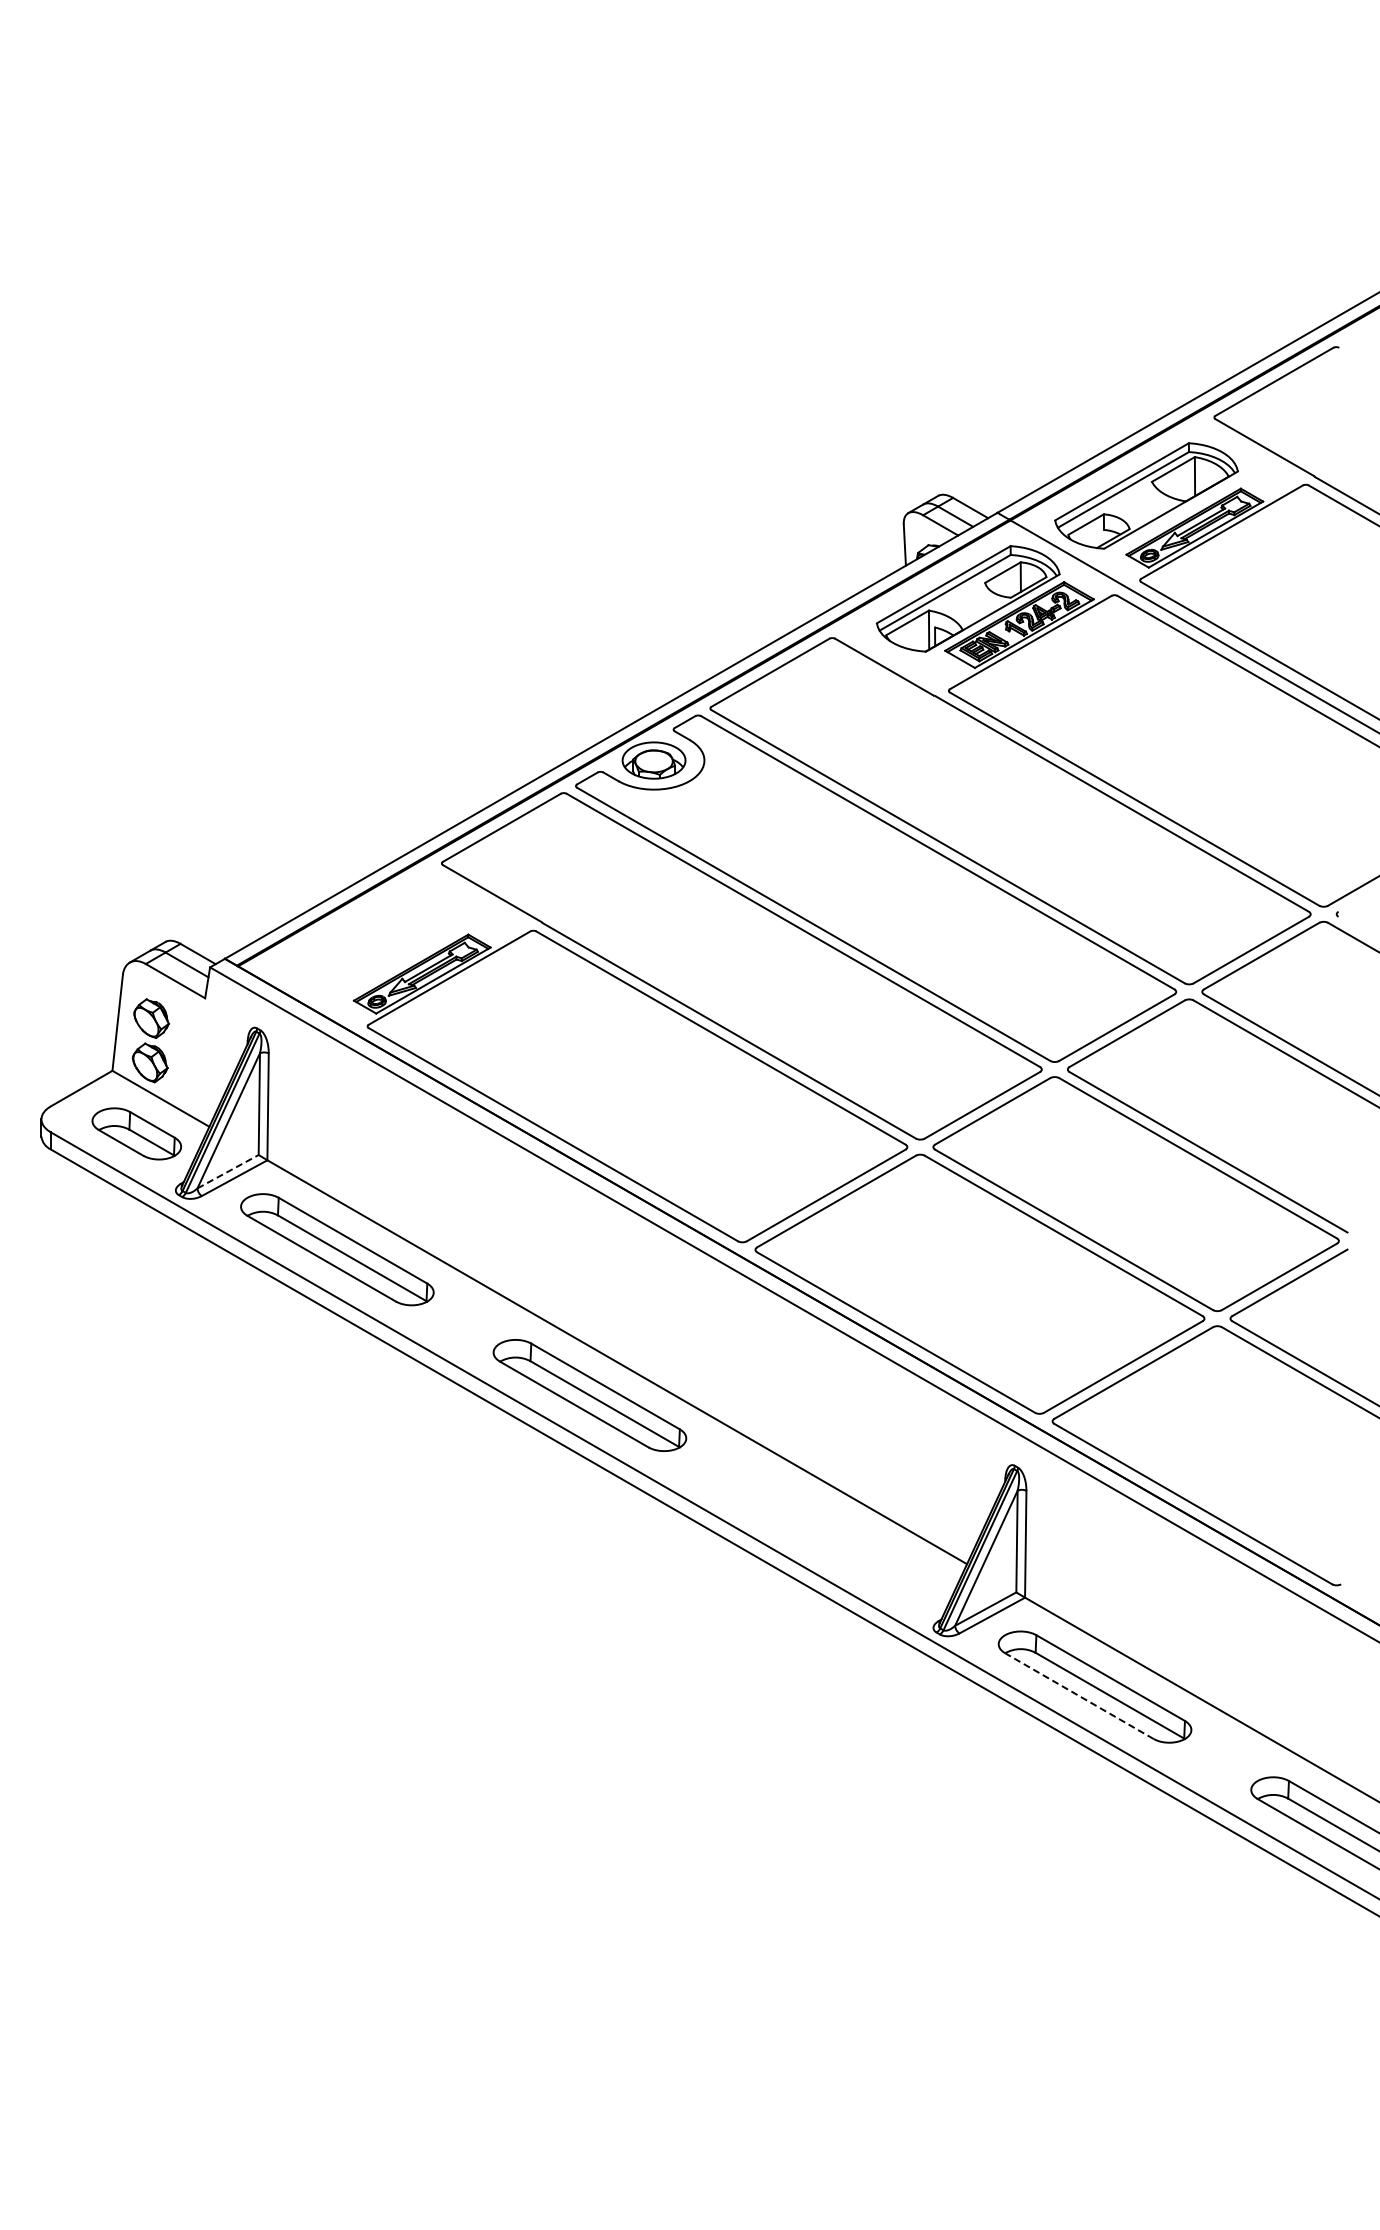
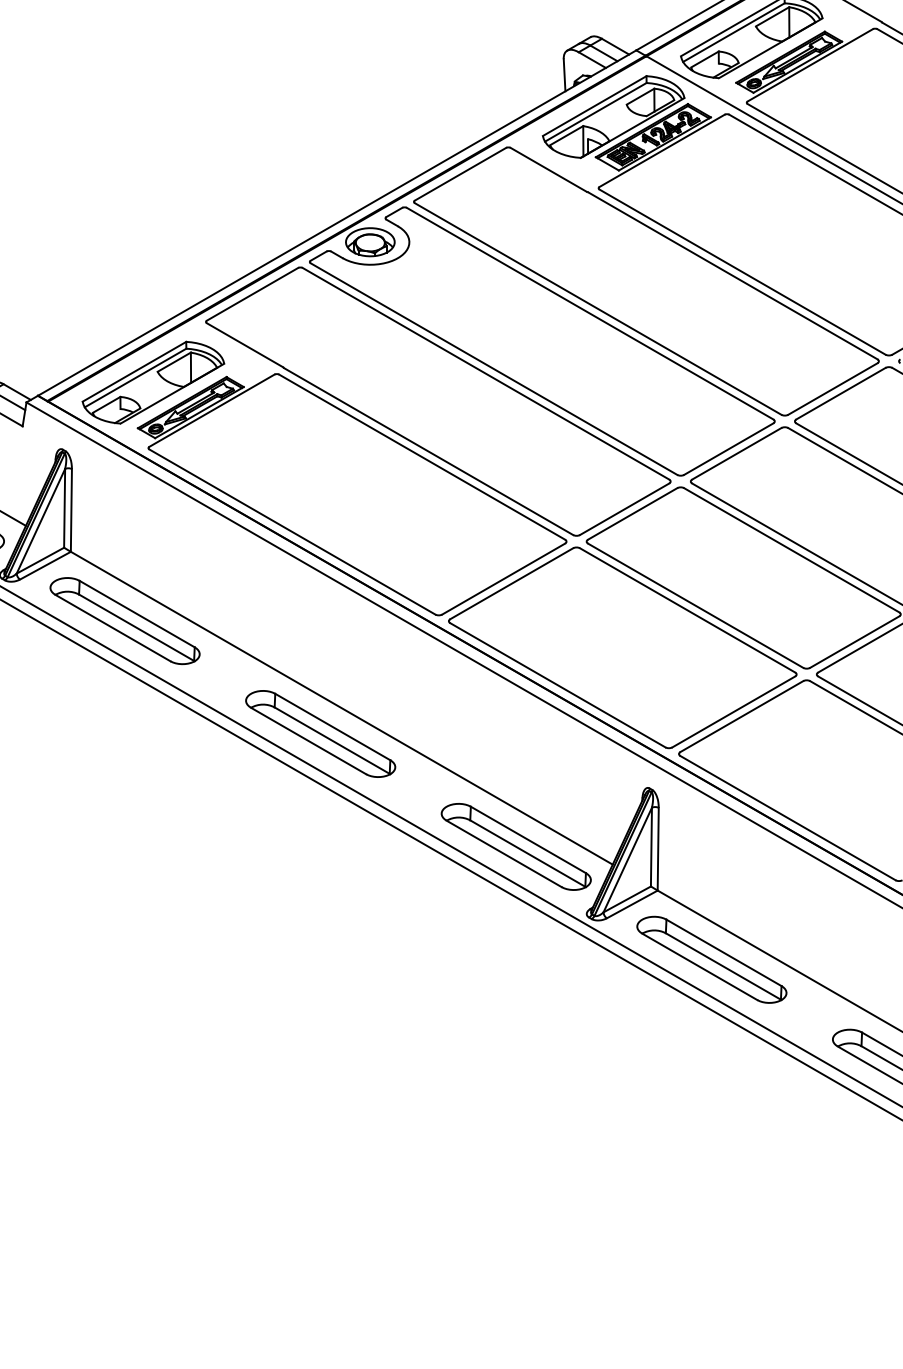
part: (373, 941) -> (153, 382), added
line: (228, 1171) -> (40, 560), dashed -> solid
part: (842, 1540) -> (516, 846), added
line: (1079, 1696) -> (699, 967), dashed -> solid

